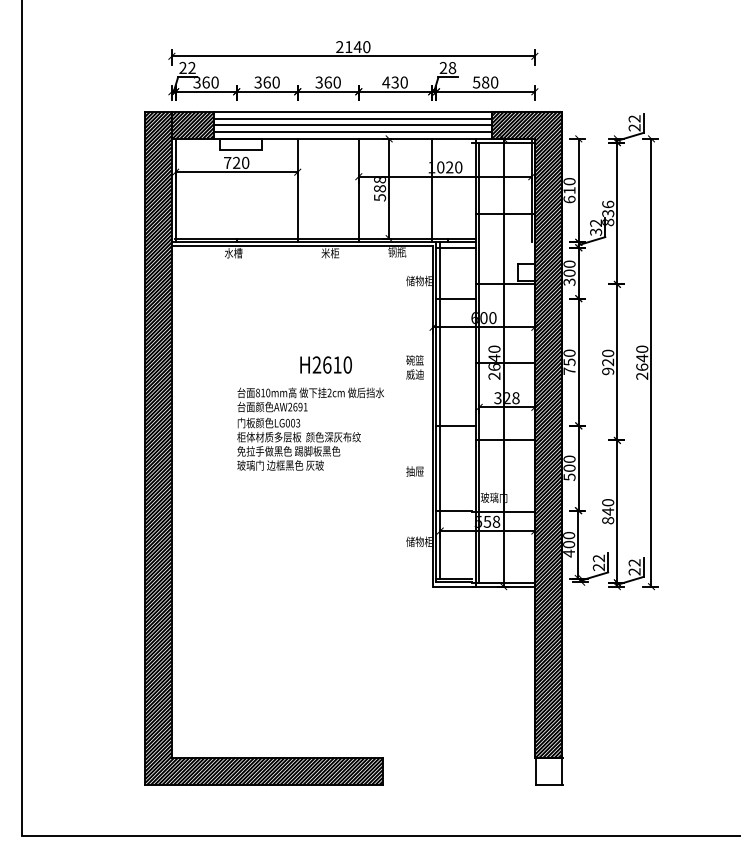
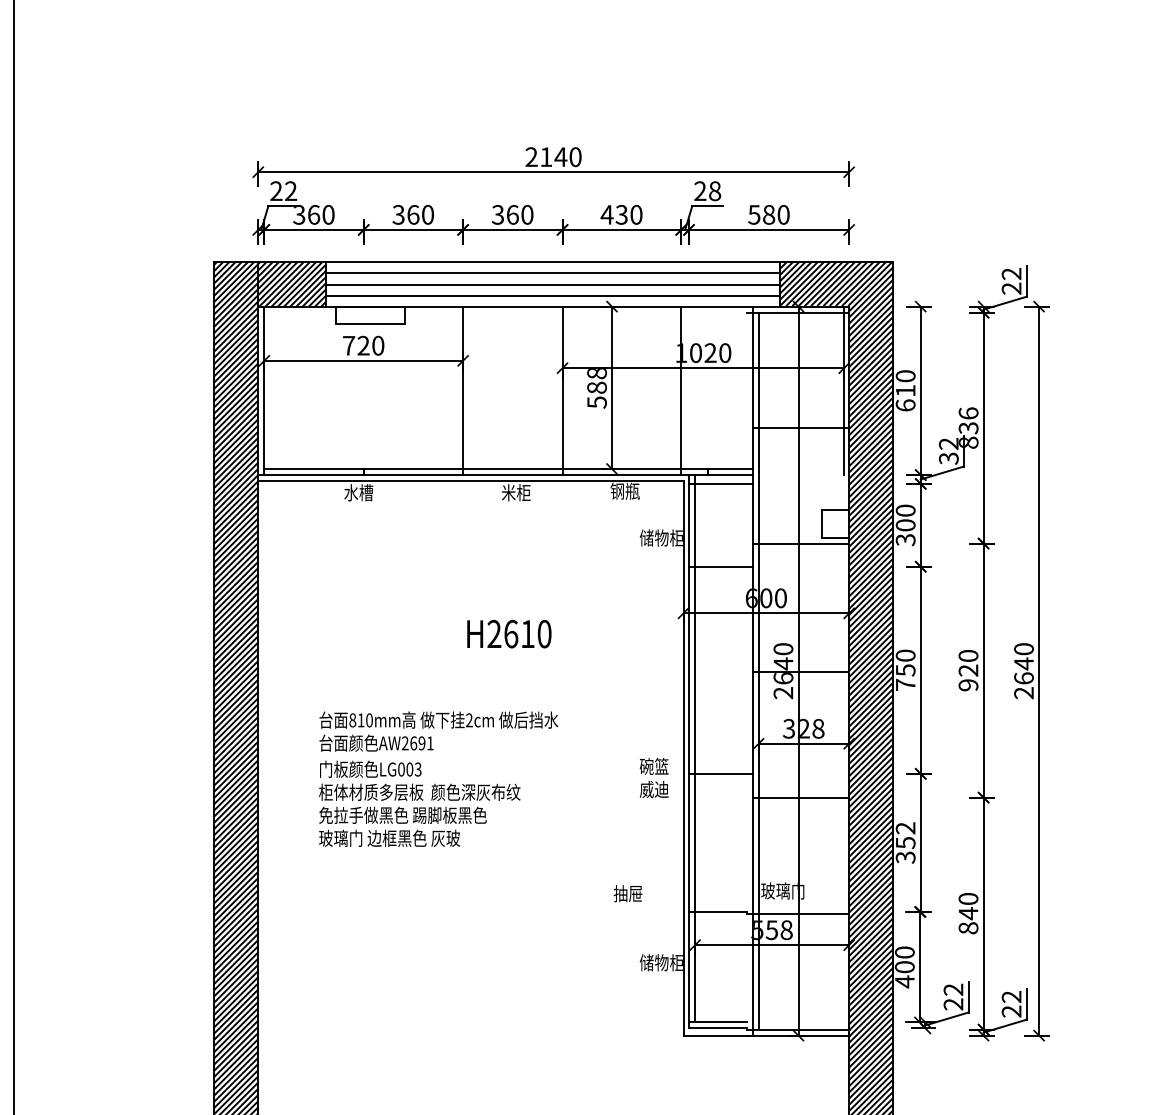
text: (325, 364) -> (508, 633), moved
text: (414, 367) -> (653, 778), moved
text: (310, 428) -> (438, 778), moved
text: (569, 467) -> (905, 841), 500 -> 352
text: (414, 471) -> (627, 893), moved

